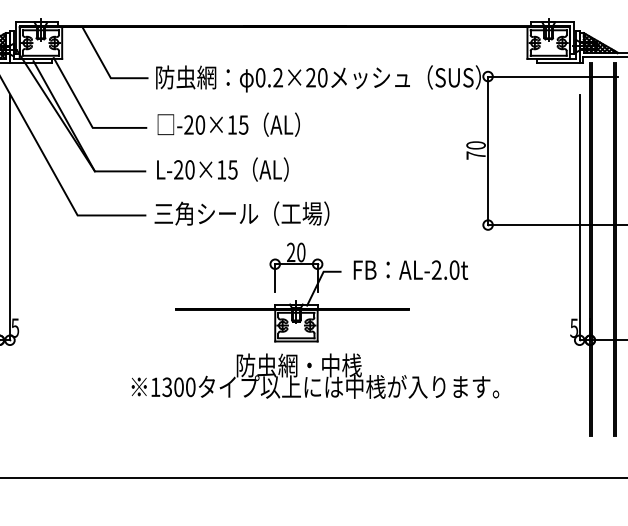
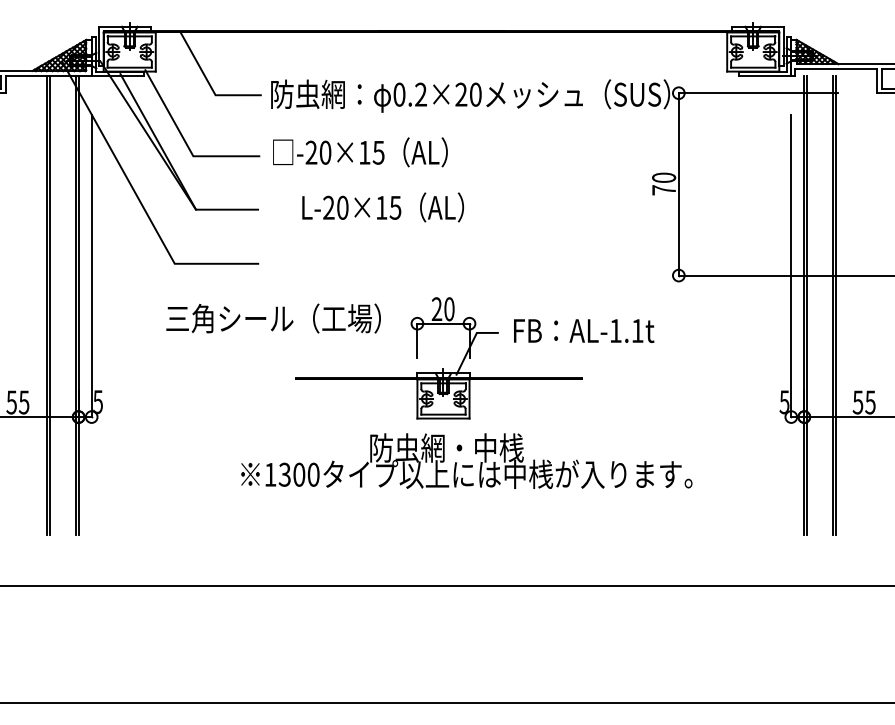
text: (222, 169) -> (382, 207), moved
text: (241, 213) -> (273, 318), moved
text: (445, 269) -> (626, 330), AL-2.0t -> AL-1.1t

